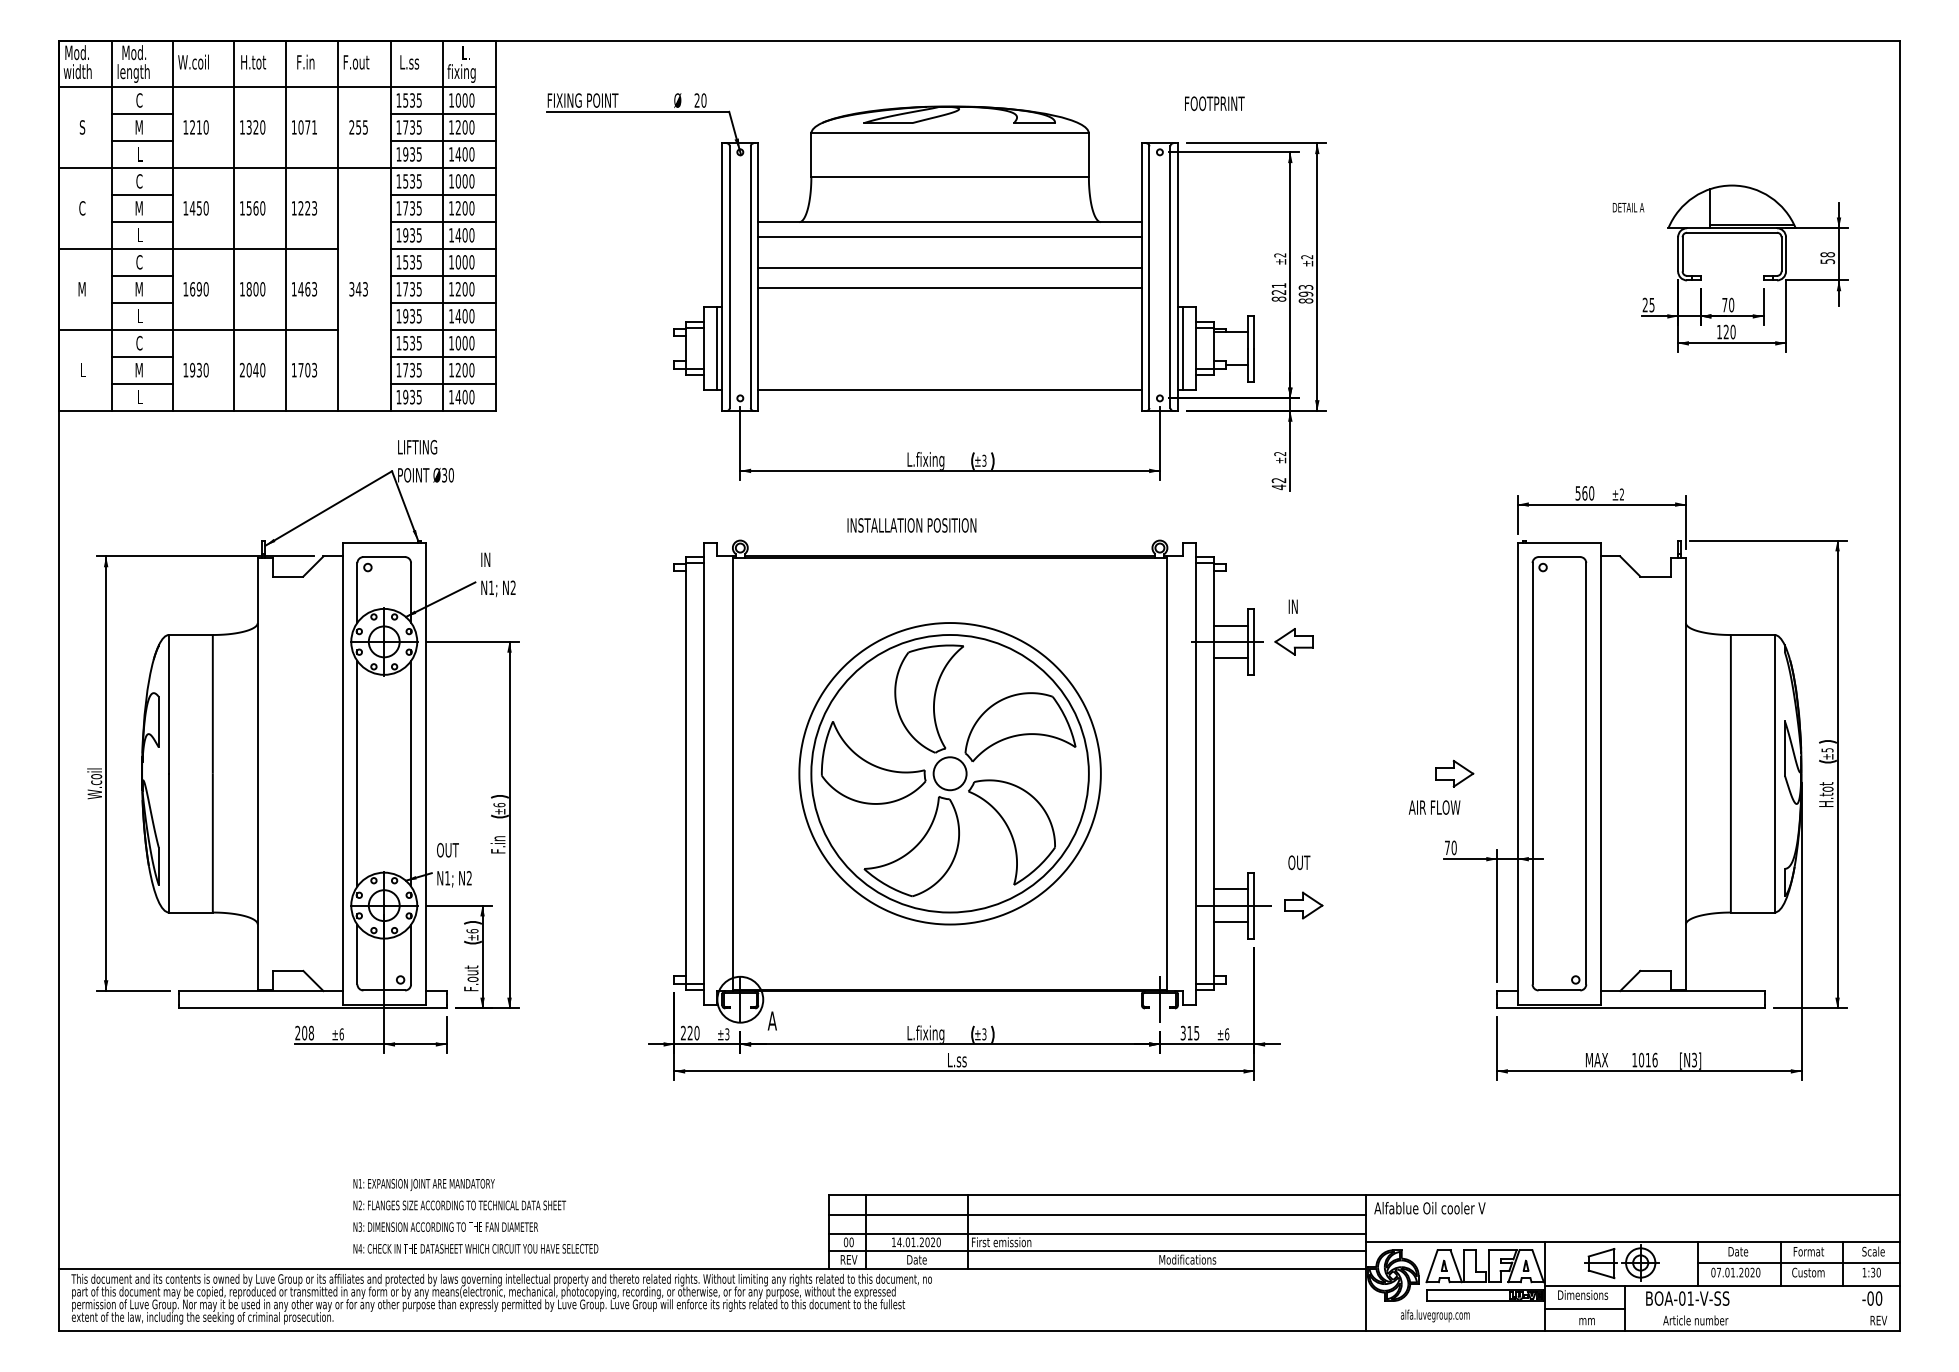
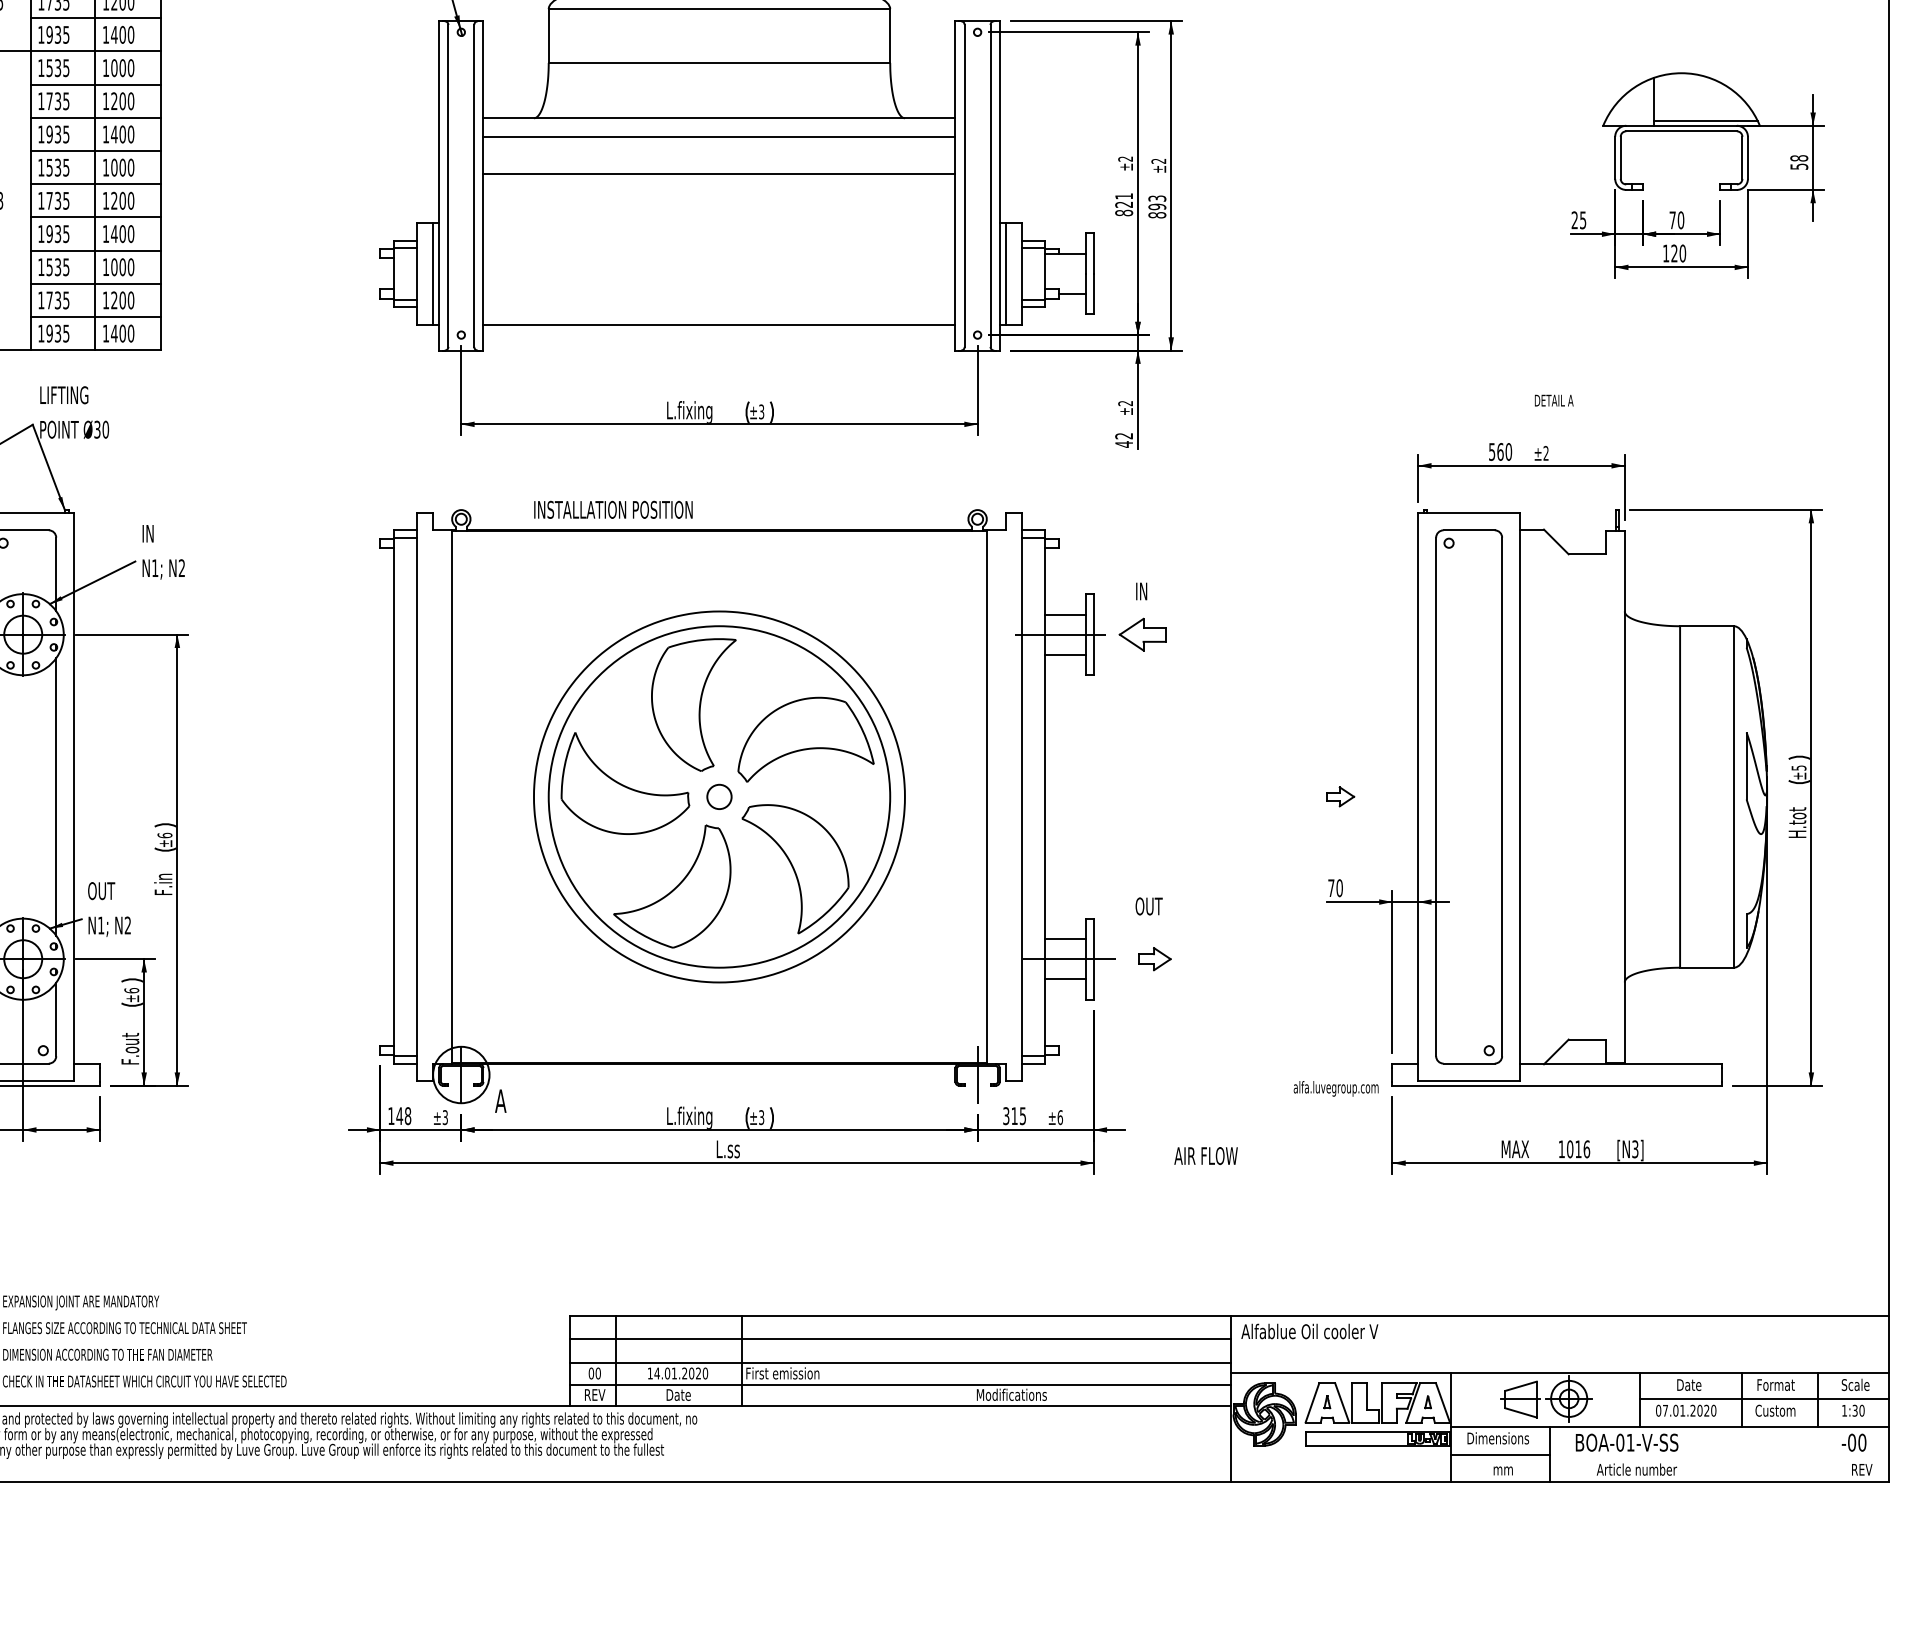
text: (1628, 207) -> (1554, 400), moved
line: (949, 287) -> (718, 198), removed
text: (911, 525) -> (612, 509), moved
circle: (949, 773) -> (718, 796), size x0.6
part: (1454, 773) -> (1340, 796), size x0.6
text: (1434, 807) -> (1205, 1155), moved
part: (1303, 905) -> (1154, 959), size x0.7
text: (689, 1032) -> (398, 1115), 220 -> 148
text: (1434, 1315) -> (1335, 1088), moved

